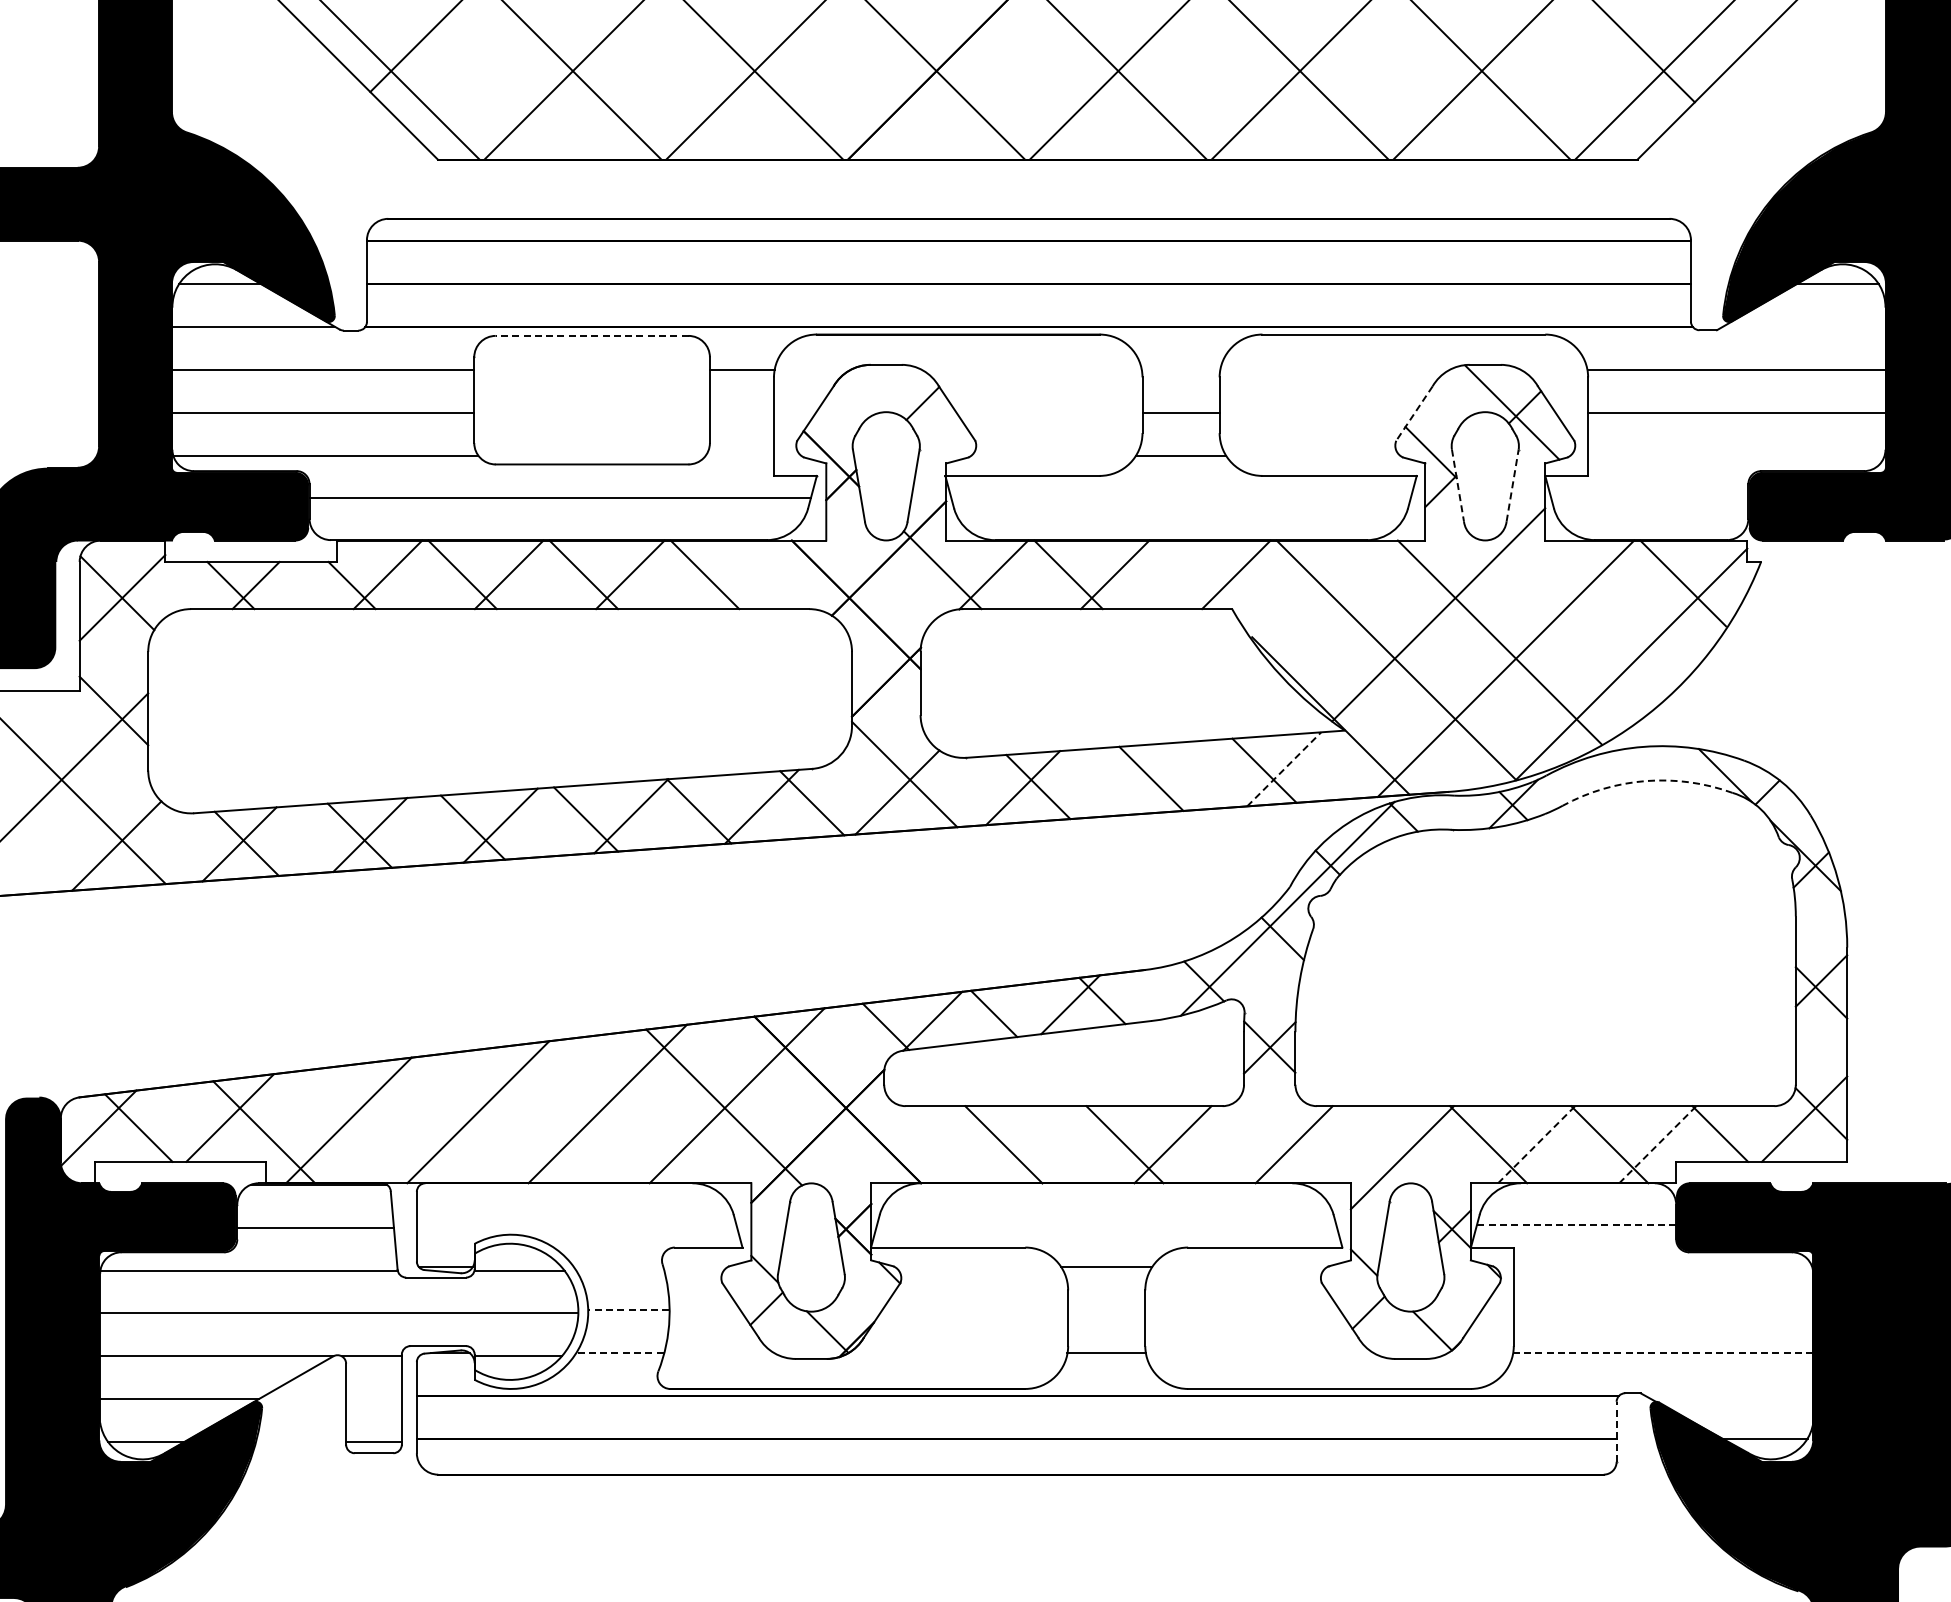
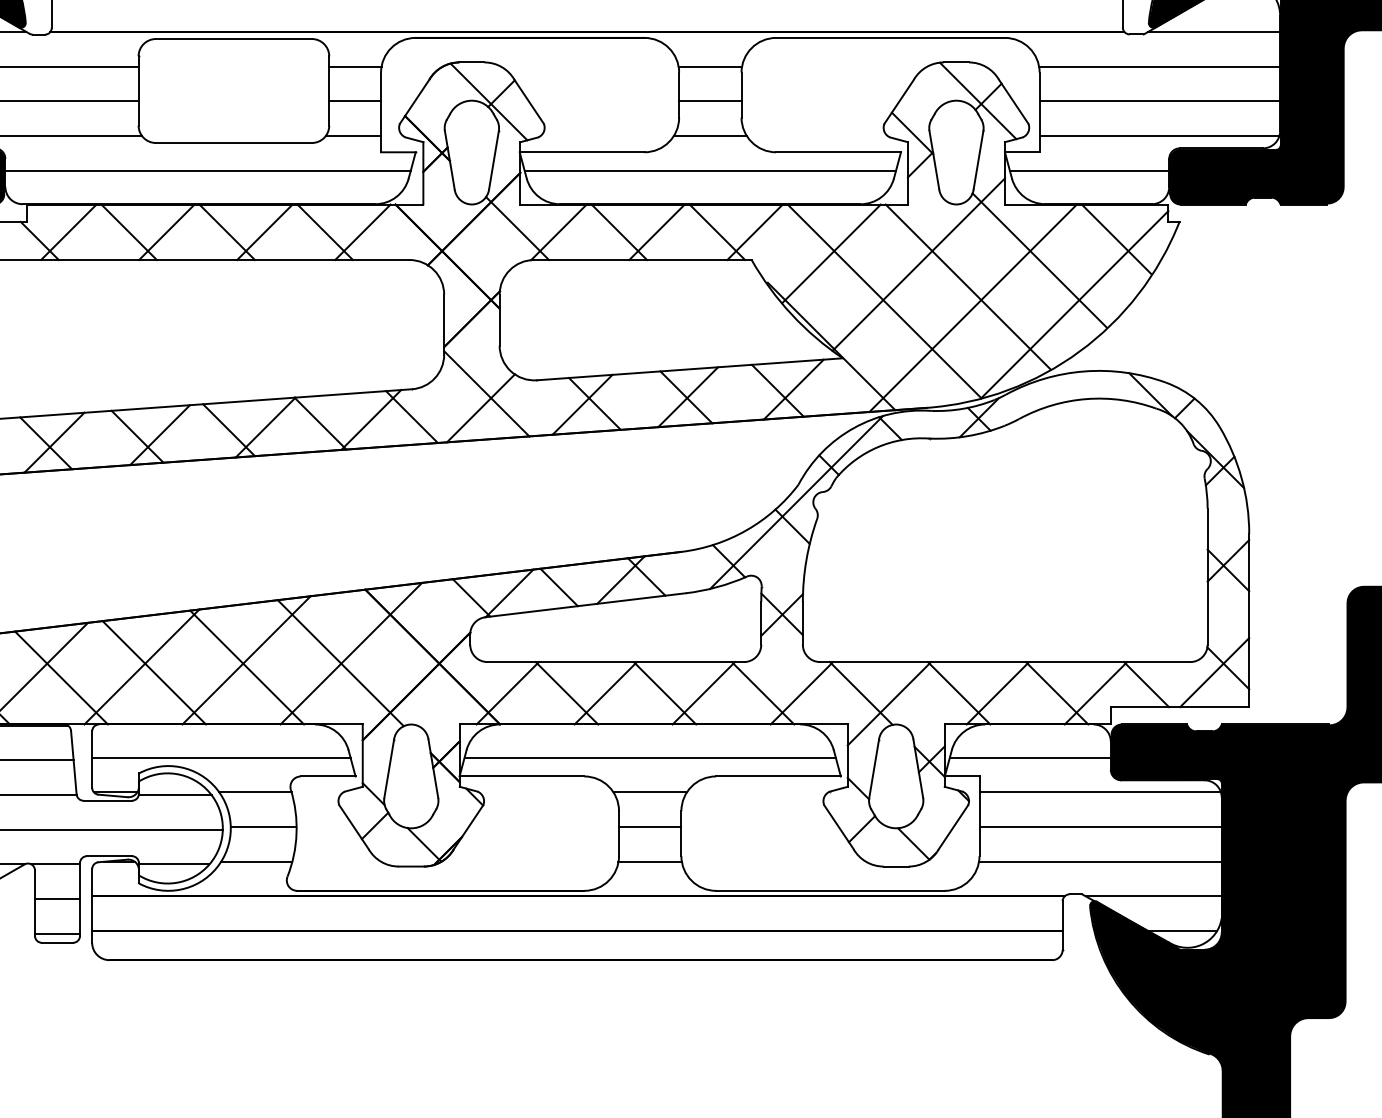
line: (1803, 327) -> (1213, 32), added
line: (591, 335) -> (233, 38), dashed -> solid
line: (1180, 369) -> (709, 66), added
line: (741, 412) -> (354, 100), added
line: (907, 413) -> (489, 101), added
line: (1414, 413) -> (899, 101), dashed -> solid
line: (739, 455) -> (353, 135), added
line: (1736, 455) -> (1159, 135), added
line: (1512, 485) -> (978, 160), dashed -> solid
line: (1458, 486) -> (934, 160), dashed -> solid
line: (1180, 498) -> (709, 170), added
line: (1649, 498) -> (1089, 170), added
line: (751, 574) -> (362, 232), added
line: (1189, 574) -> (717, 232), added
line: (1330, 601) -> (831, 253), added
line: (1587, 609) -> (1039, 260), added
line: (1284, 769) -> (794, 389), dashed -> solid
line: (1153, 778) -> (688, 397), added
arc: (1646, 781) -> (1086, 399), dashed -> solid
line: (608, 1112) -> (247, 667), added
line: (493, 1119) -> (154, 672), added
line: (378, 1125) -> (61, 677), added
line: (930, 1144) -> (507, 693), added
line: (1051, 1144) -> (605, 693), added
line: (1245, 1144) -> (762, 693), added
line: (1367, 1144) -> (861, 693), added
line: (1536, 1144) -> (997, 693), dashed -> solid
line: (1657, 1144) -> (1095, 693), dashed -> solid
line: (576, 1224) -> (221, 757), added
line: (1106, 1224) -> (650, 757), added
line: (1576, 1224) -> (1030, 757), dashed -> solid
line: (618, 1267) -> (255, 792), added
line: (1662, 1267) -> (1099, 792), added
line: (628, 1310) -> (263, 827), dashed -> solid
line: (1106, 1310) -> (650, 827), added
line: (1663, 1310) -> (1100, 827), added
line: (619, 1353) -> (256, 862), dashed -> solid
line: (1662, 1353) -> (1099, 862), dashed -> solid
line: (1729, 1395) -> (1153, 896), added
line: (373, 1399) -> (57, 899), added
line: (1616, 1431) -> (1062, 925), dashed -> solid

